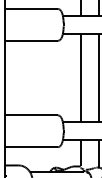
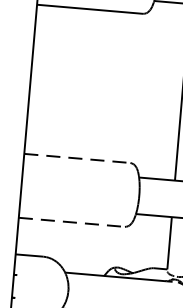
line: (31, 115) -> (77, 158), solid -> dashed
line: (31, 147) -> (71, 222), solid -> dashed

